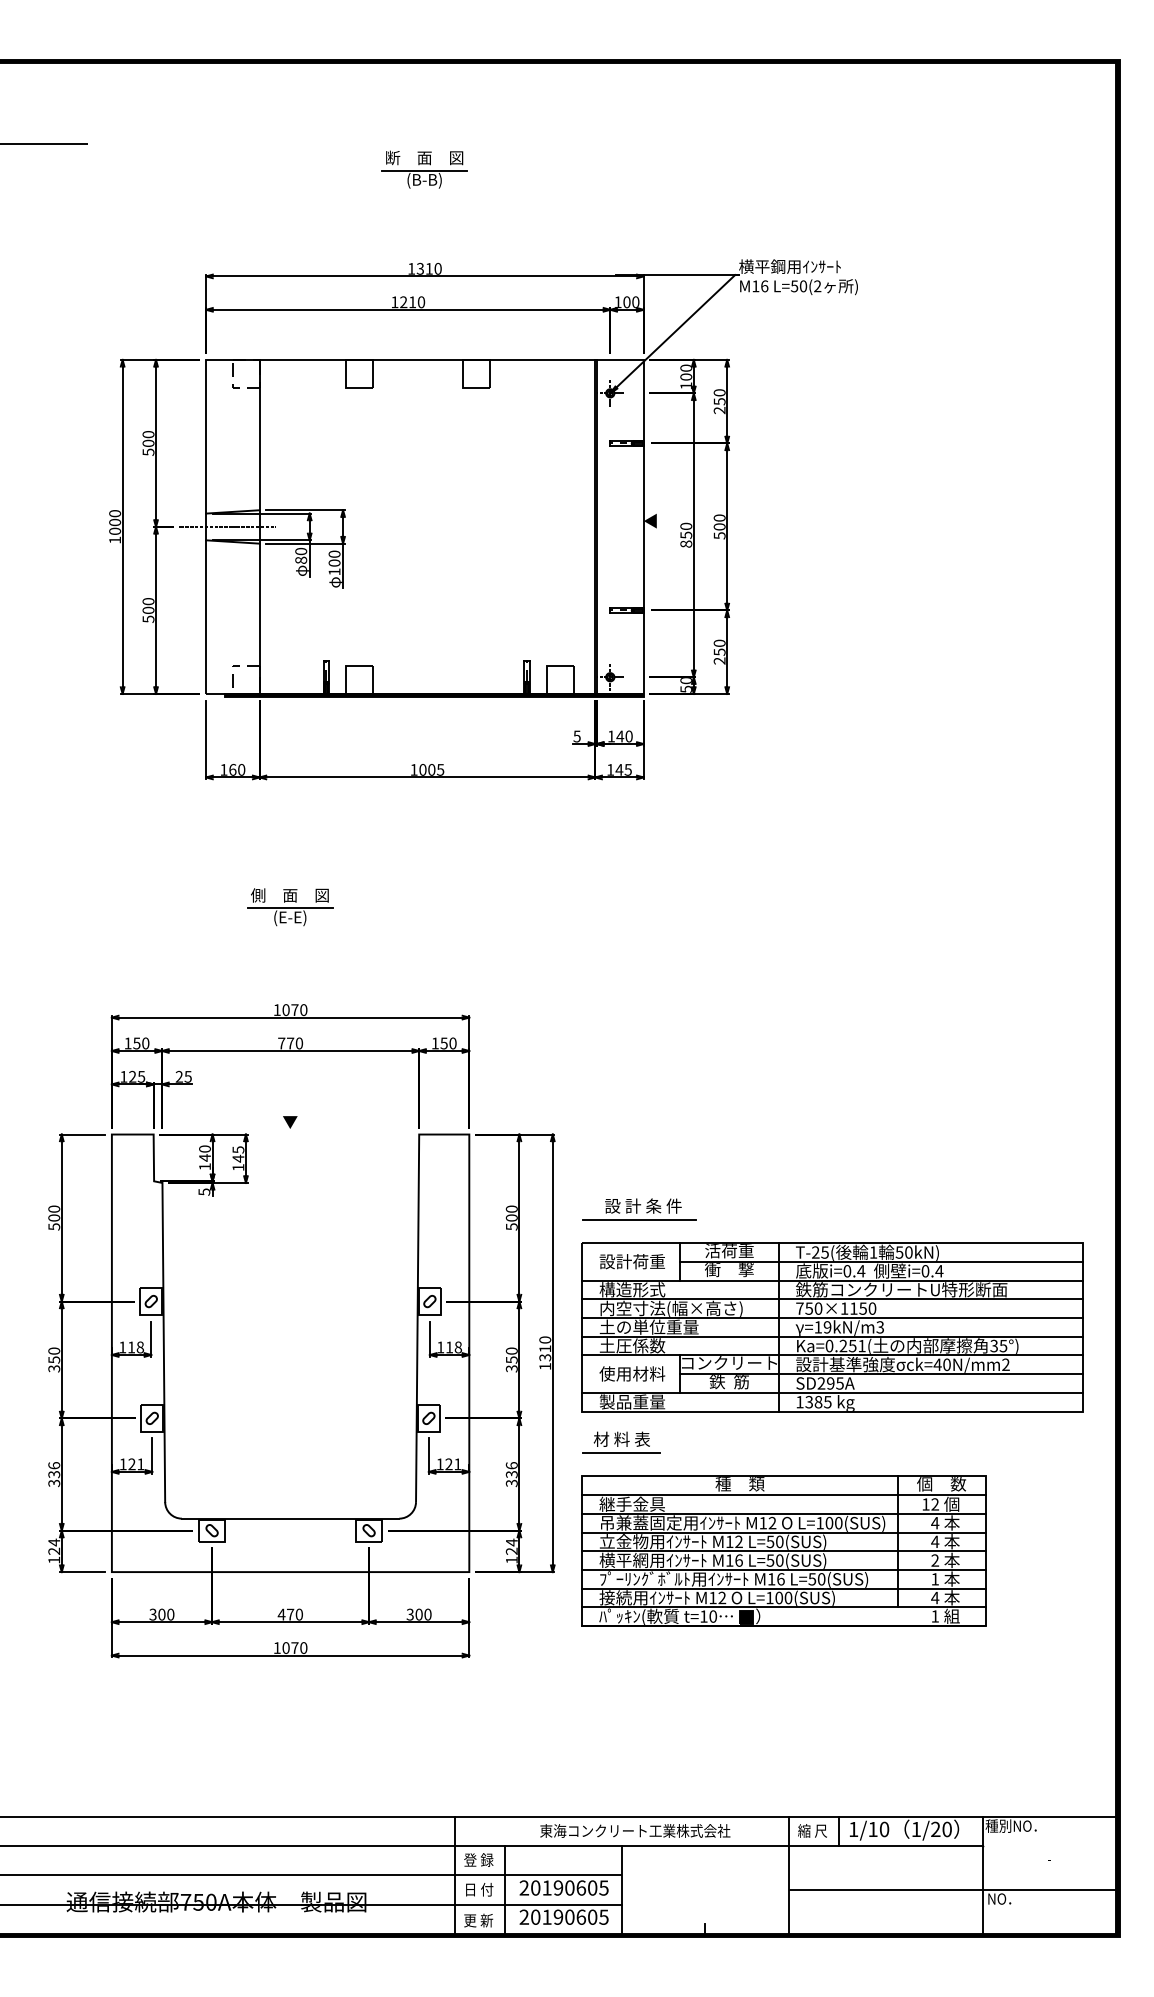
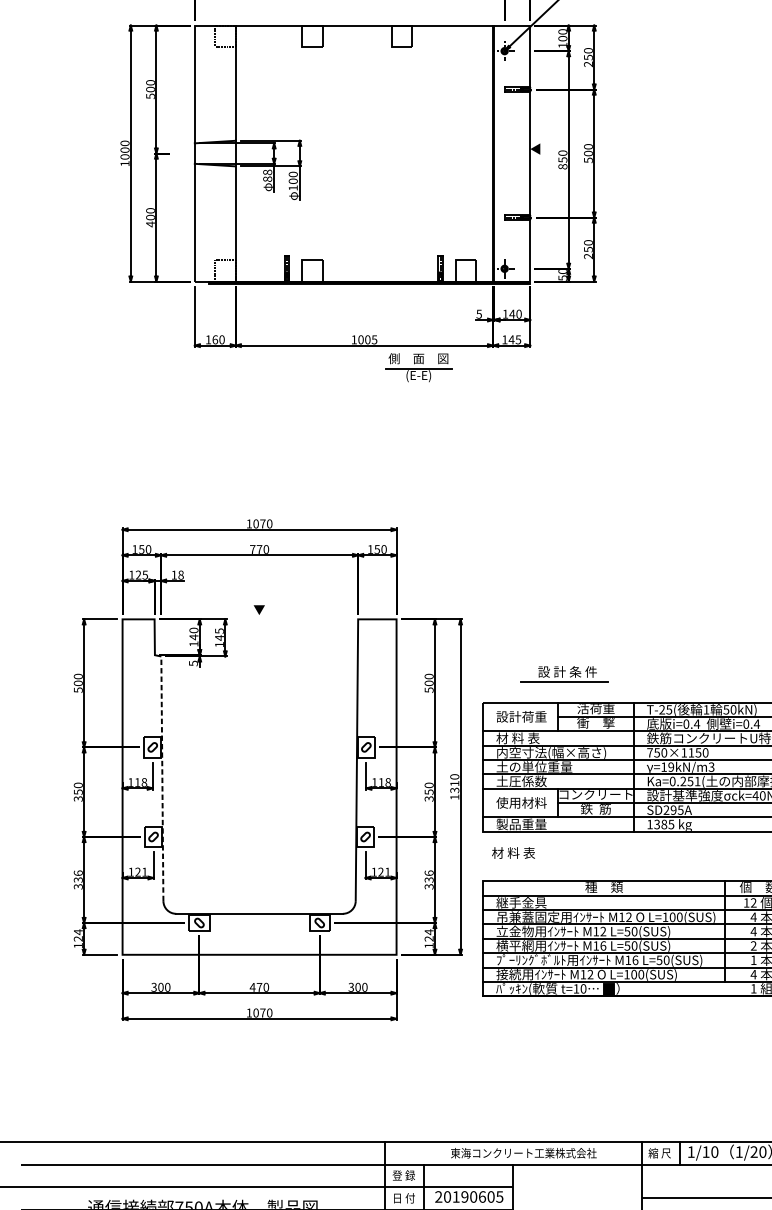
line: (227, 526) -> (211, 153), removed
text: (300, 551) -> (267, 172), 80 -> 88
text: (148, 619) -> (150, 224), 500 -> 400
part: (290, 907) -> (418, 367), moved
text: (183, 1076) -> (177, 574), 25 -> 18
part: (639, 1209) -> (564, 674), moved
text: (632, 1289) -> (521, 738), 構造形式 -> 材 料 表
line: (163, 1342) -> (162, 778), solid -> dashed
line: (620, 1453) -> (512, 863), removed

